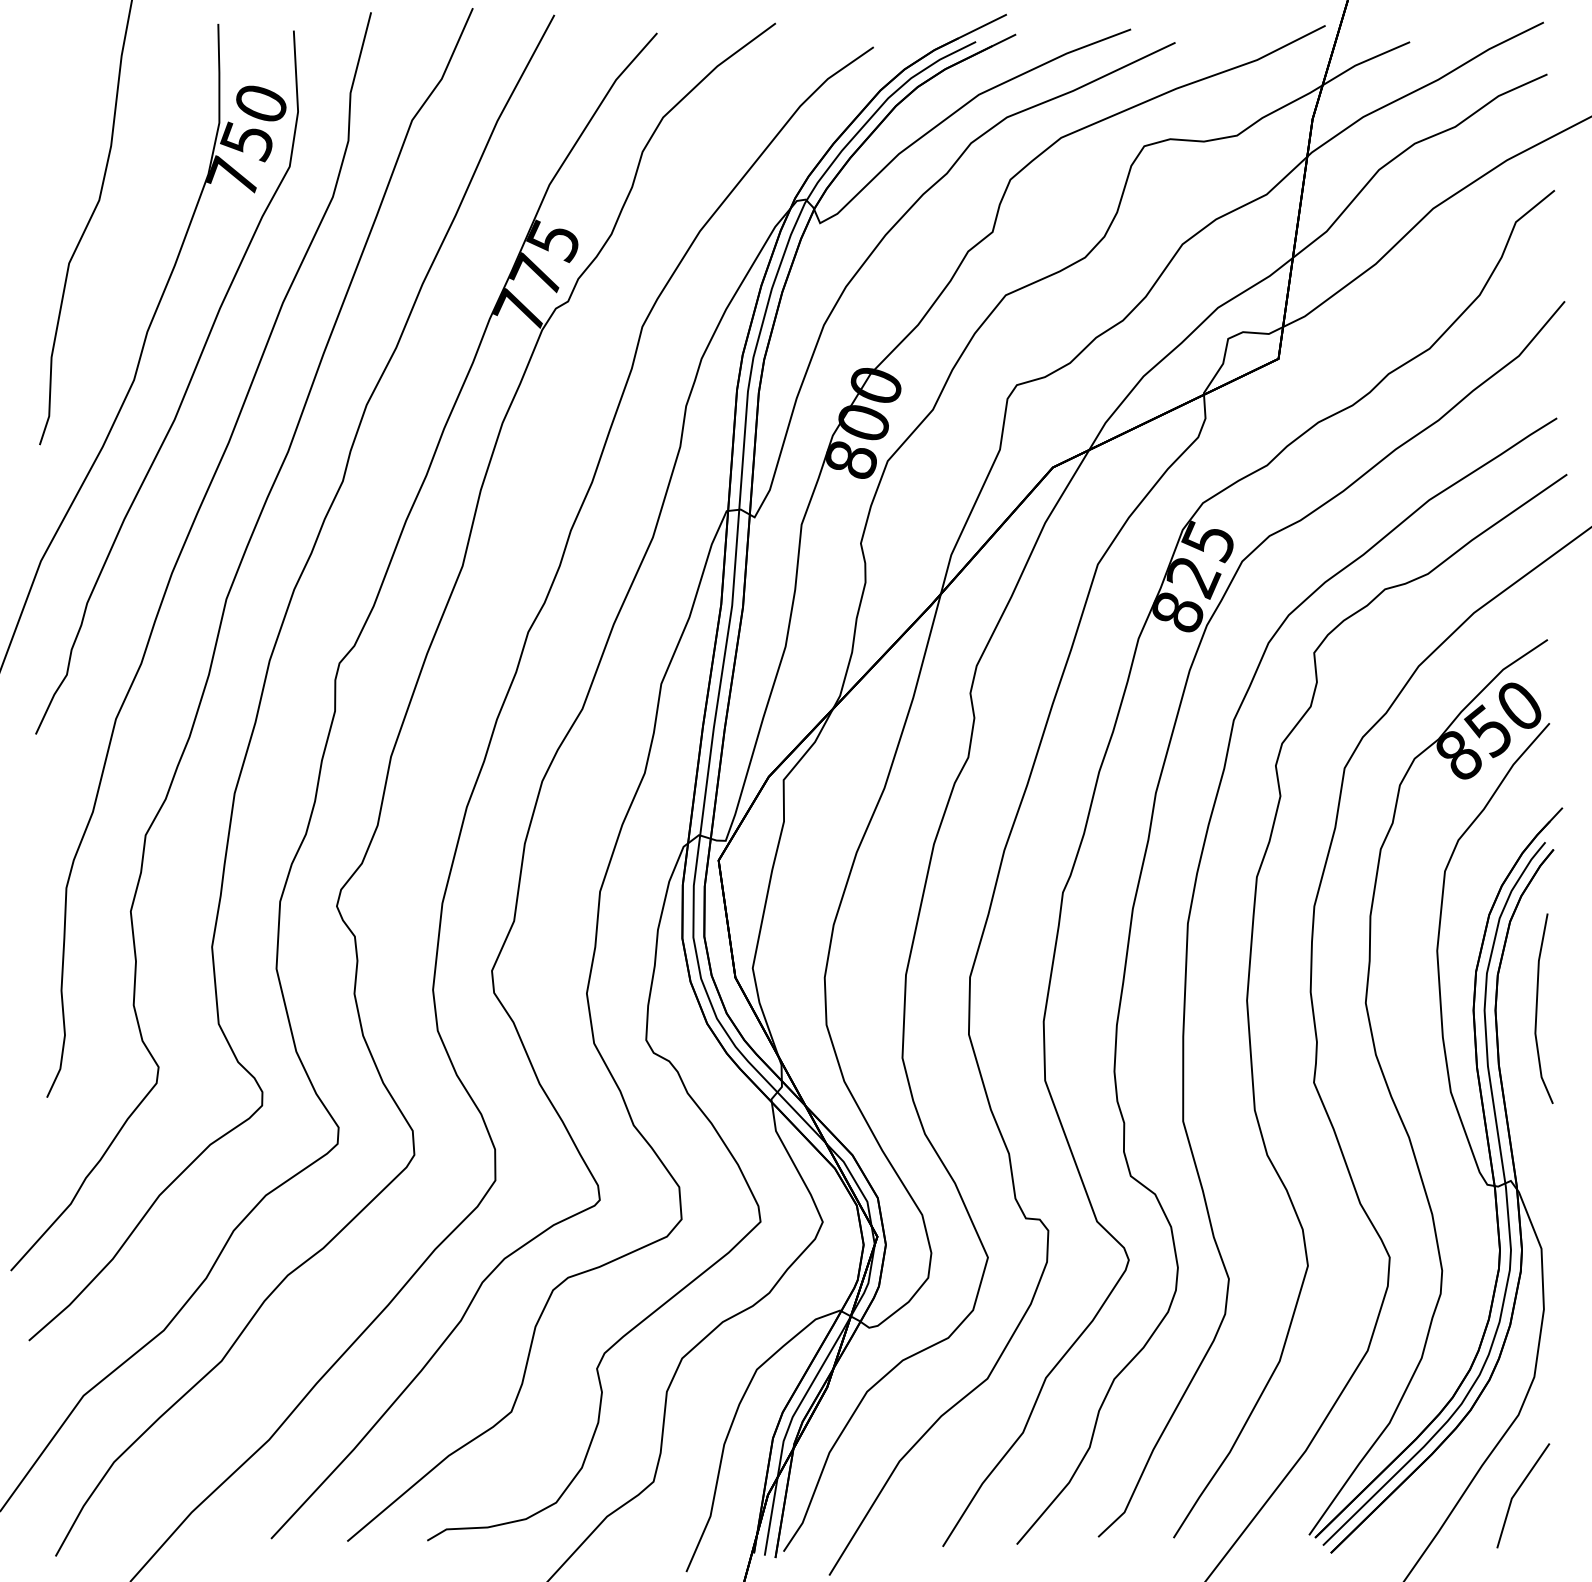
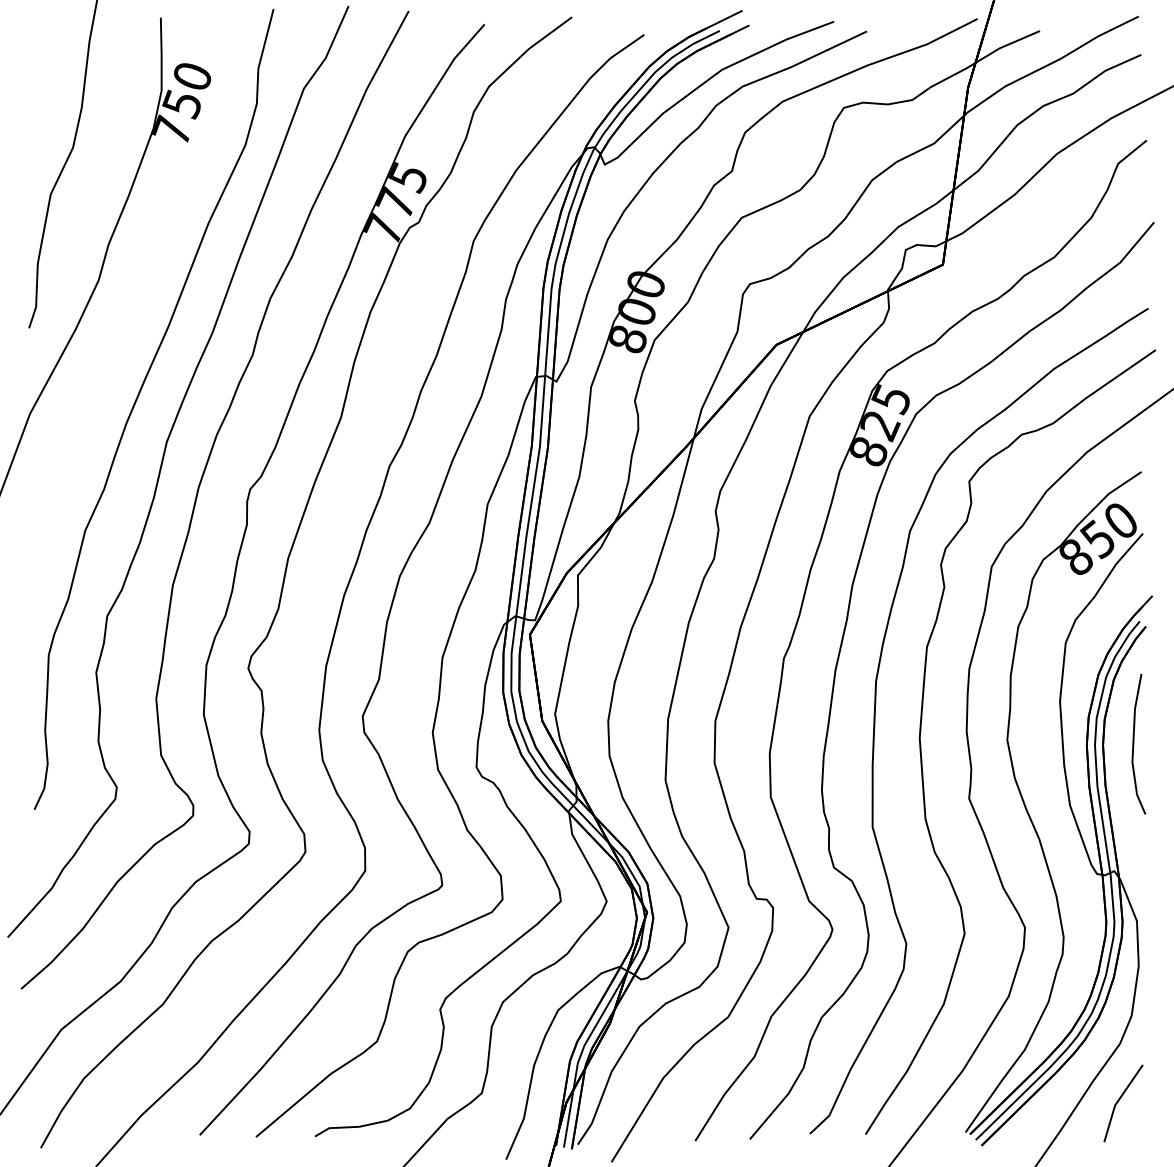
curve: (184, 392) -> (135, 289), removed

